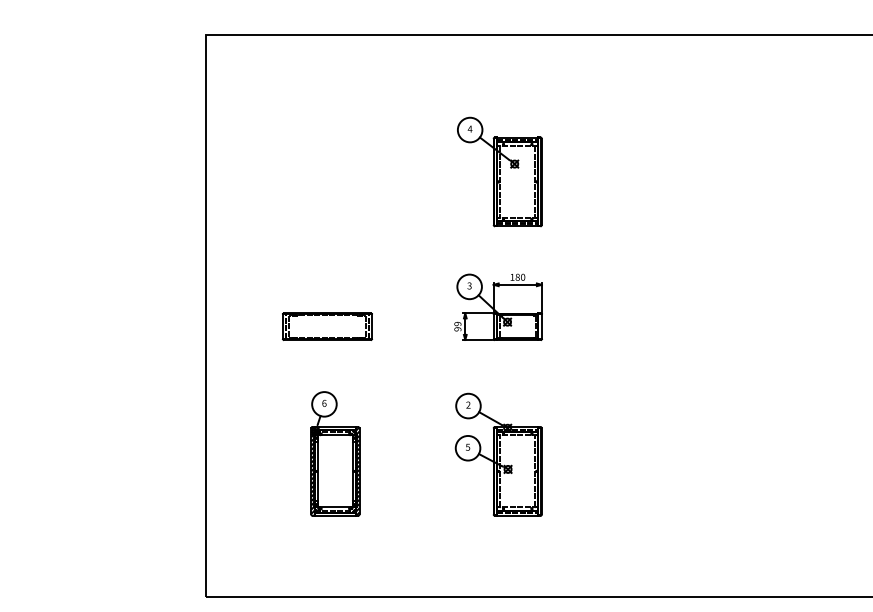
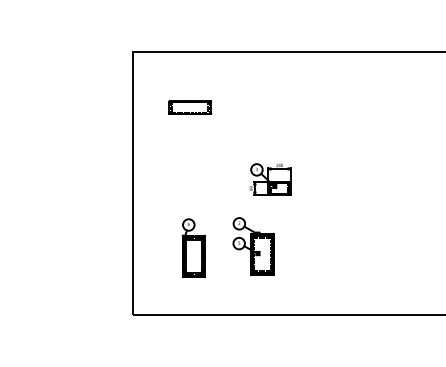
part: (498, 170) -> (270, 115), removed
part: (328, 326) -> (190, 107), moved
part: (498, 454) -> (253, 246), moved

